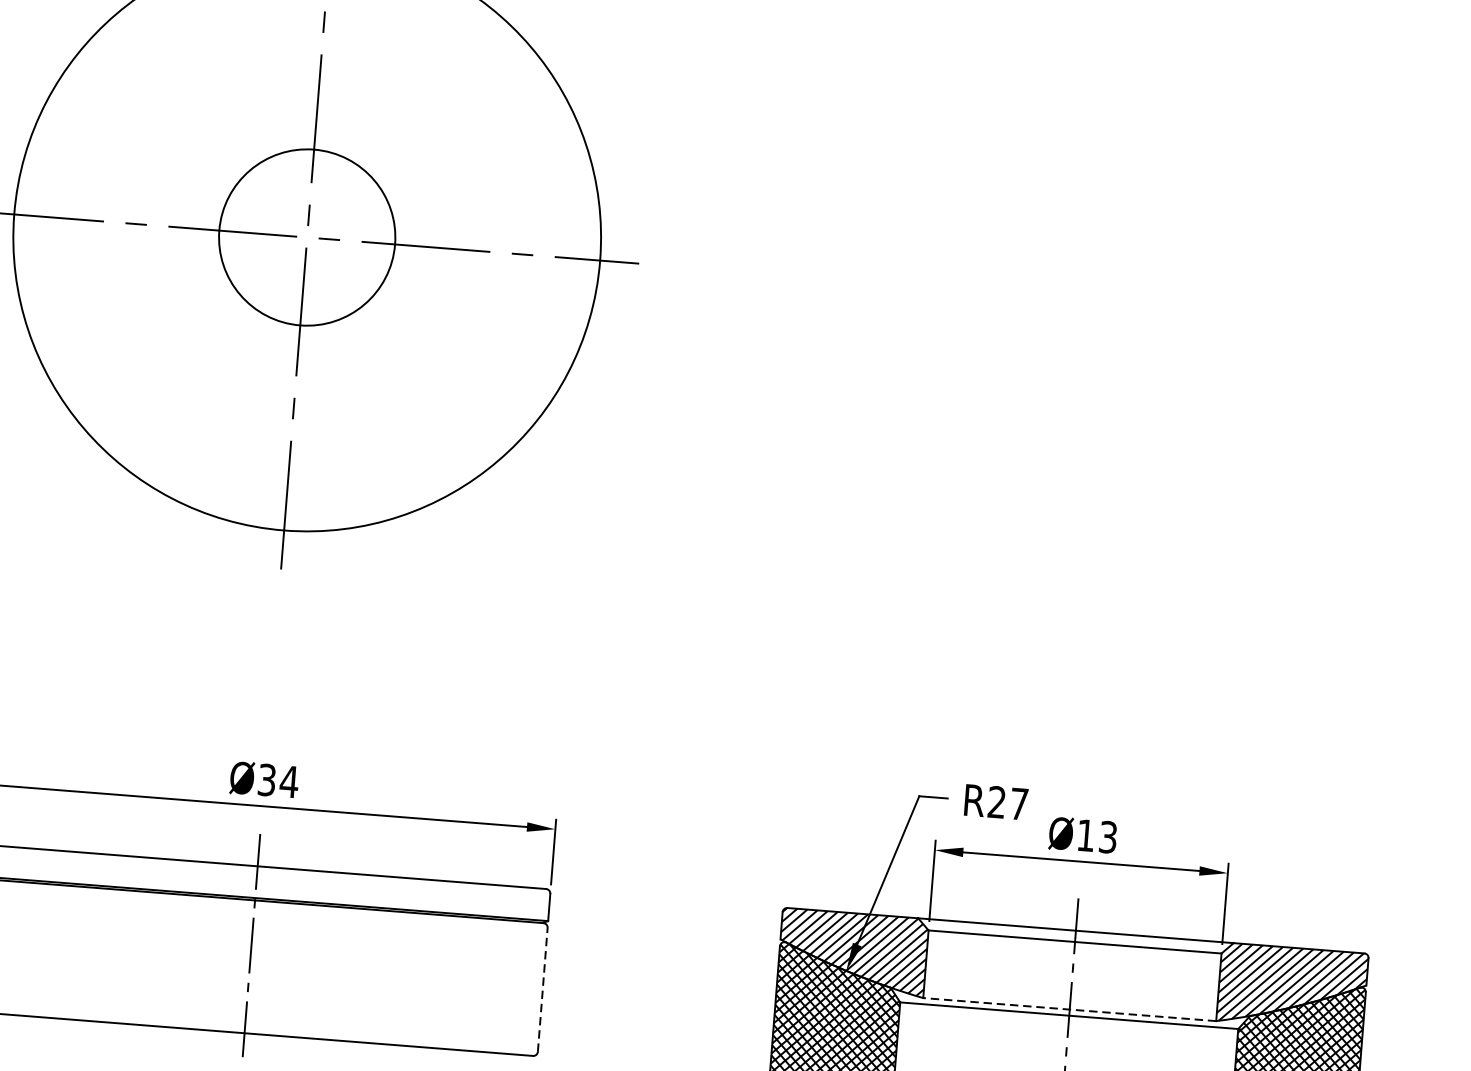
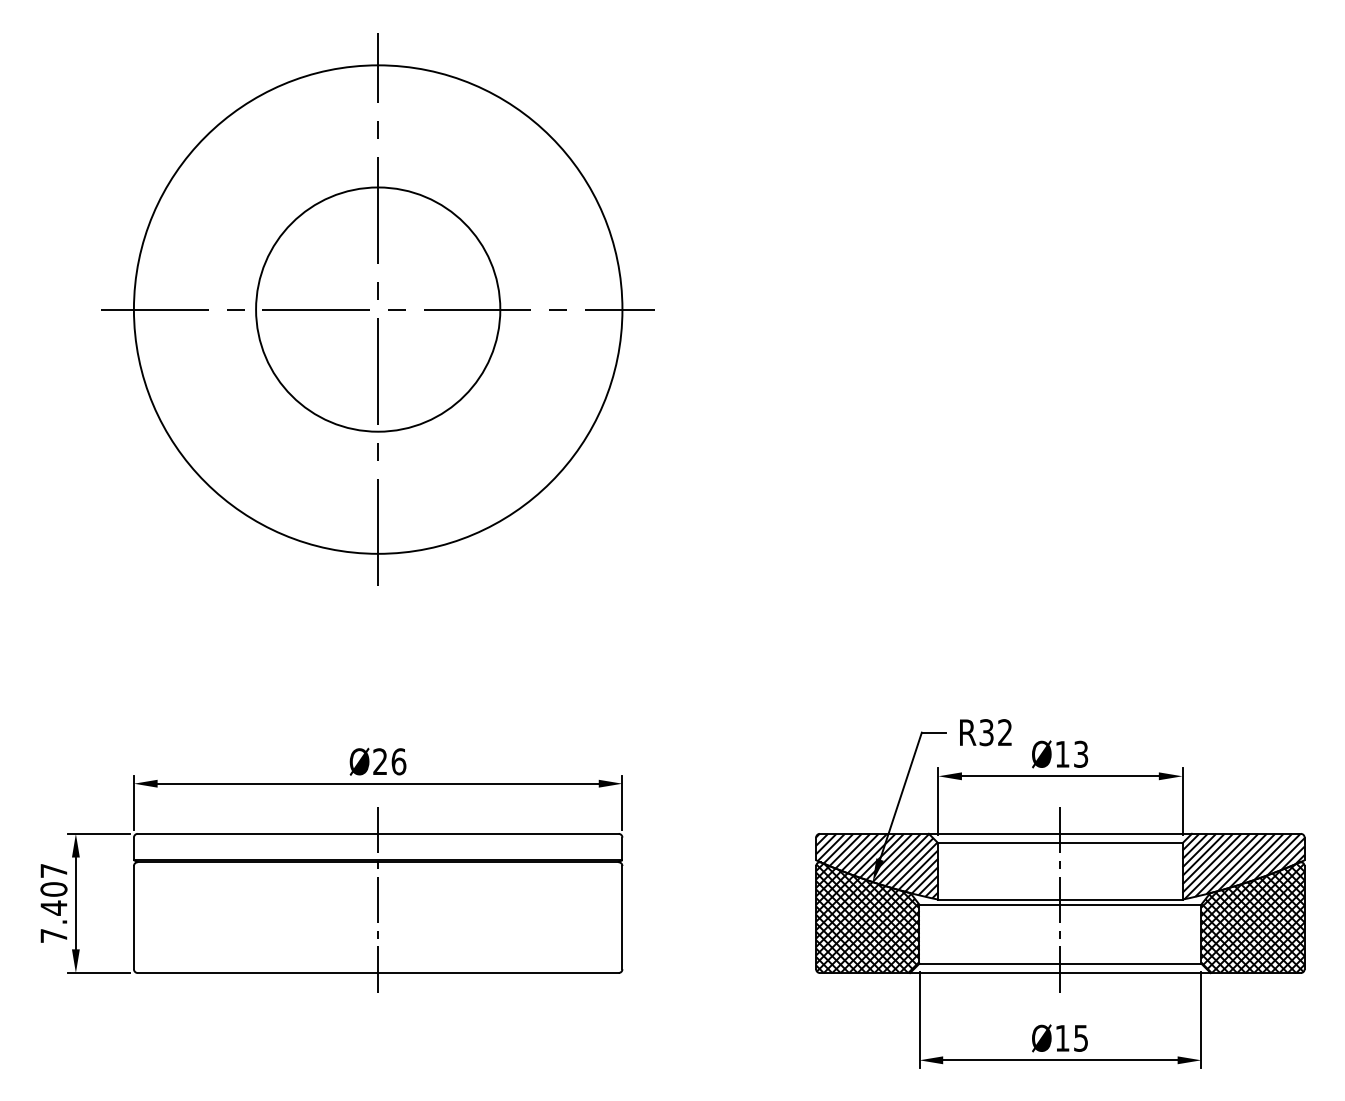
circle: (307, 237) -> (378, 309), size x1.67
text: (278, 780) -> (389, 761), Ø34 -> Ø26
text: (1007, 803) -> (995, 732), R27 -> R32
line: (542, 989) -> (622, 917), dashed -> solid
line: (1068, 1009) -> (1059, 899), dashed -> solid

